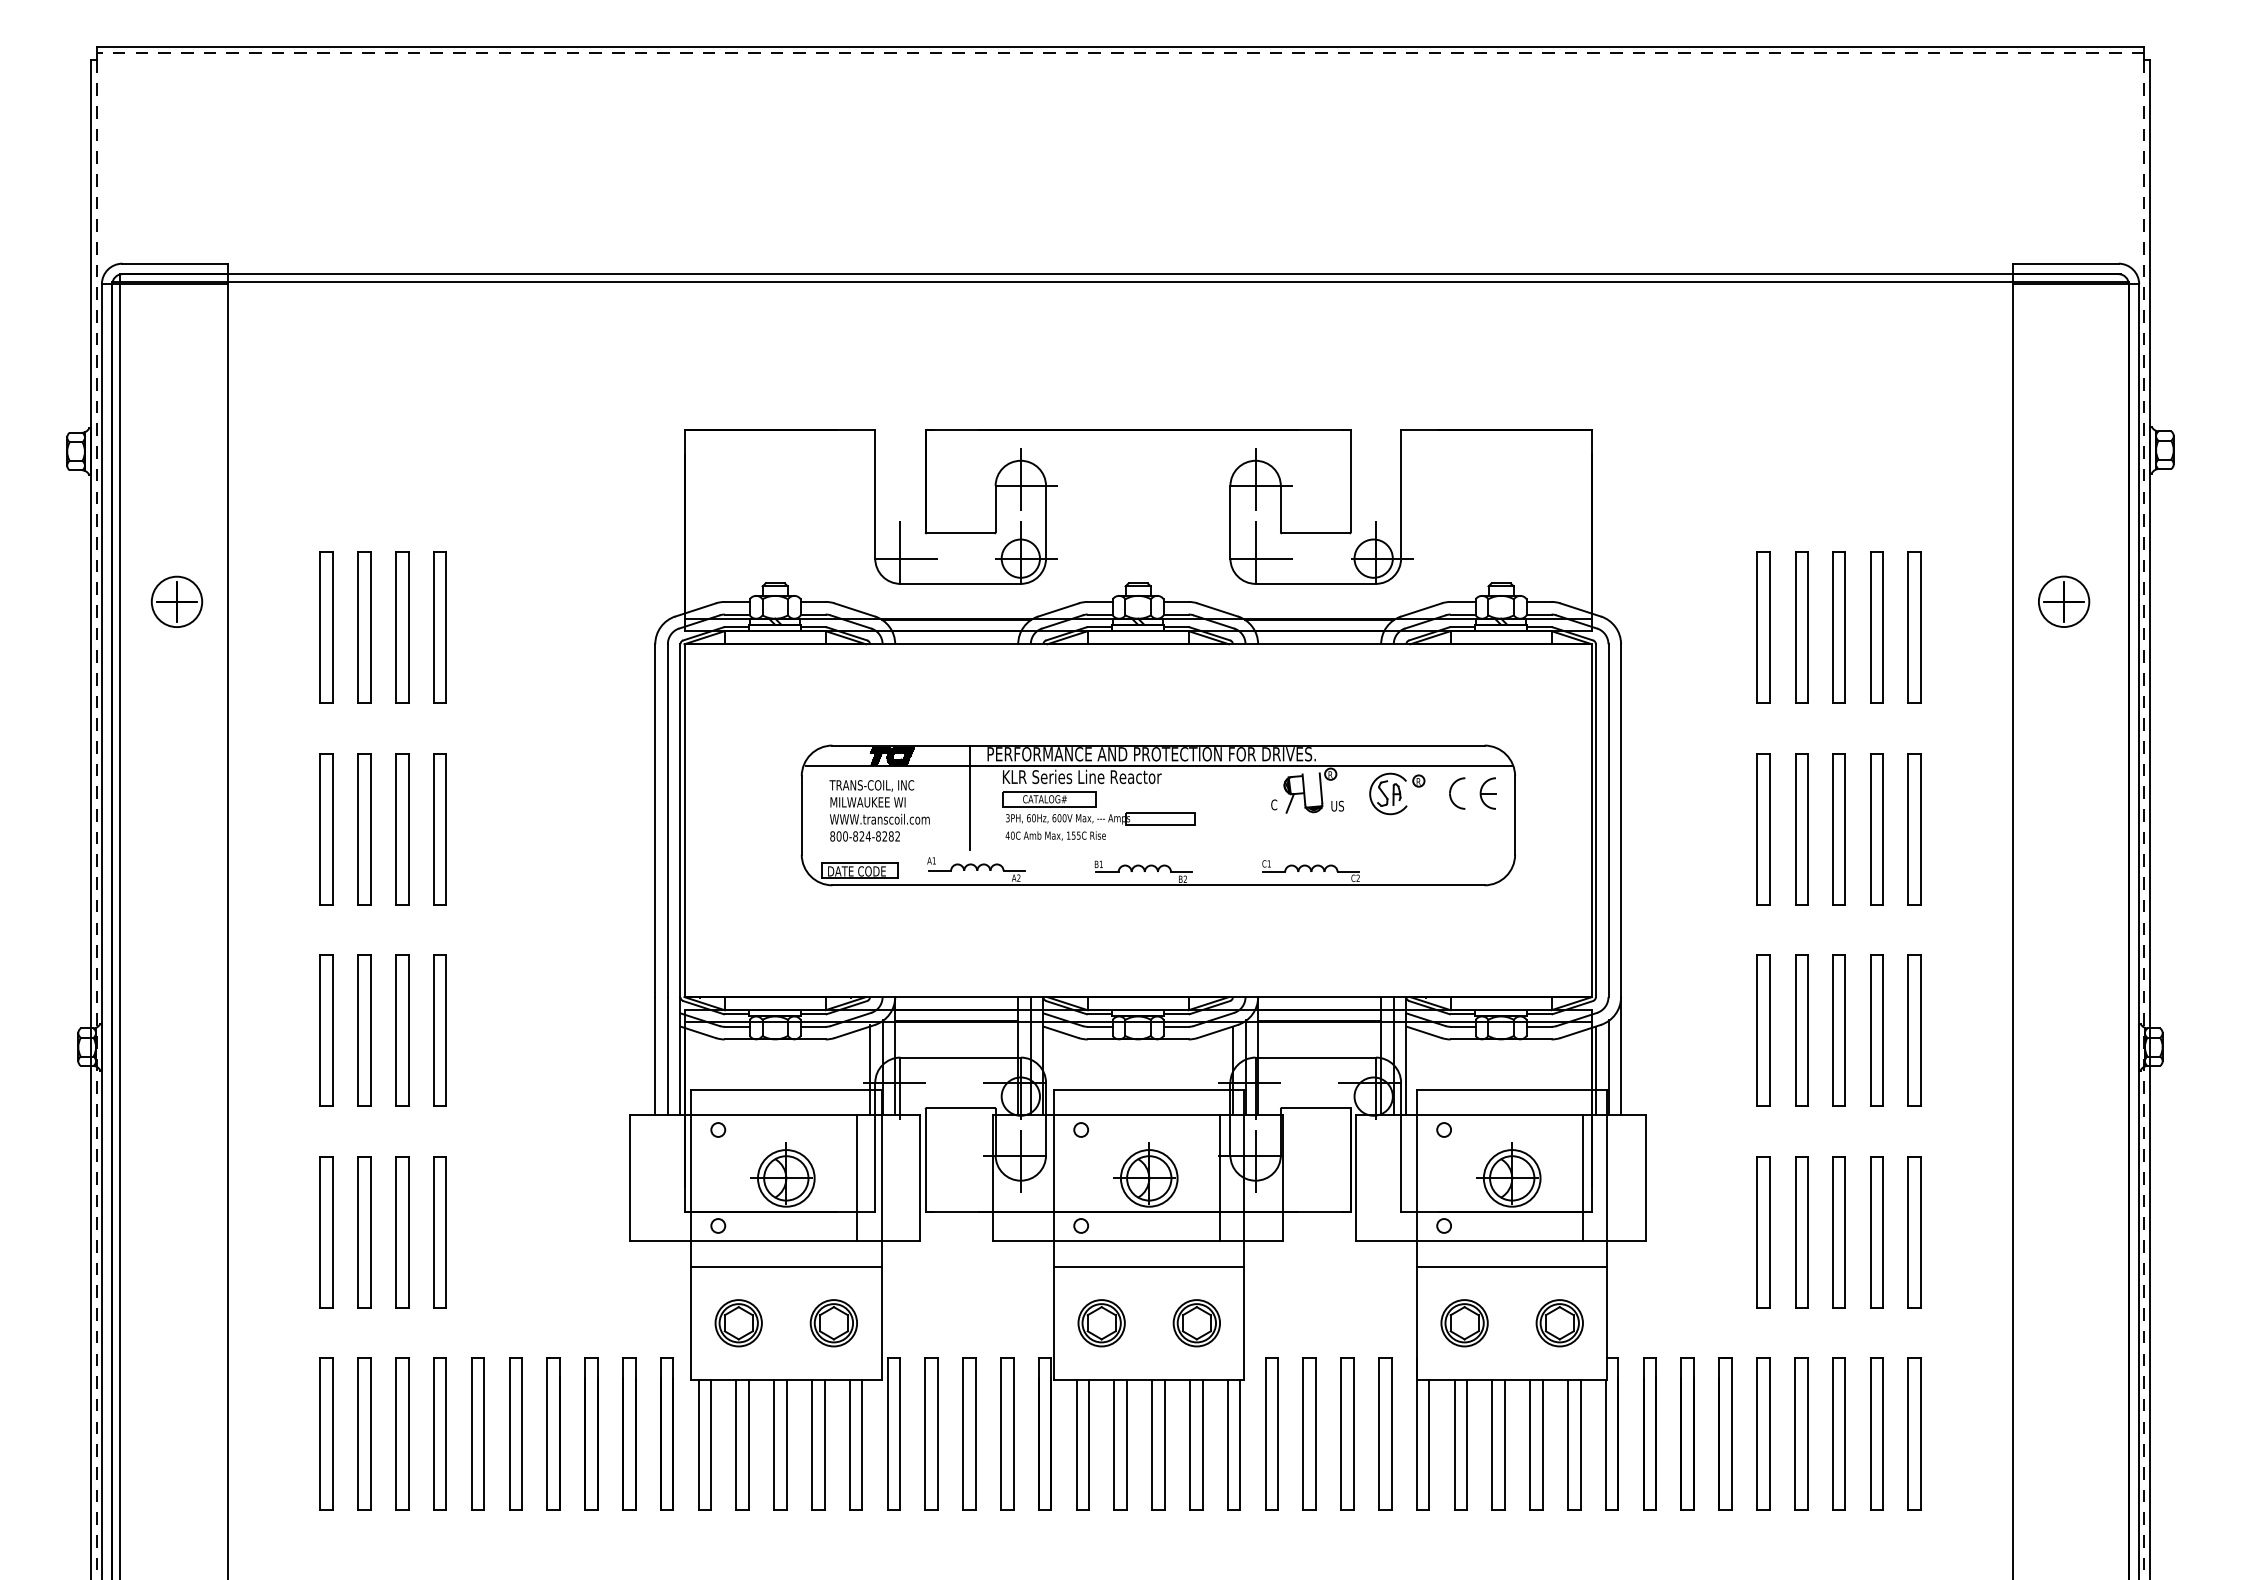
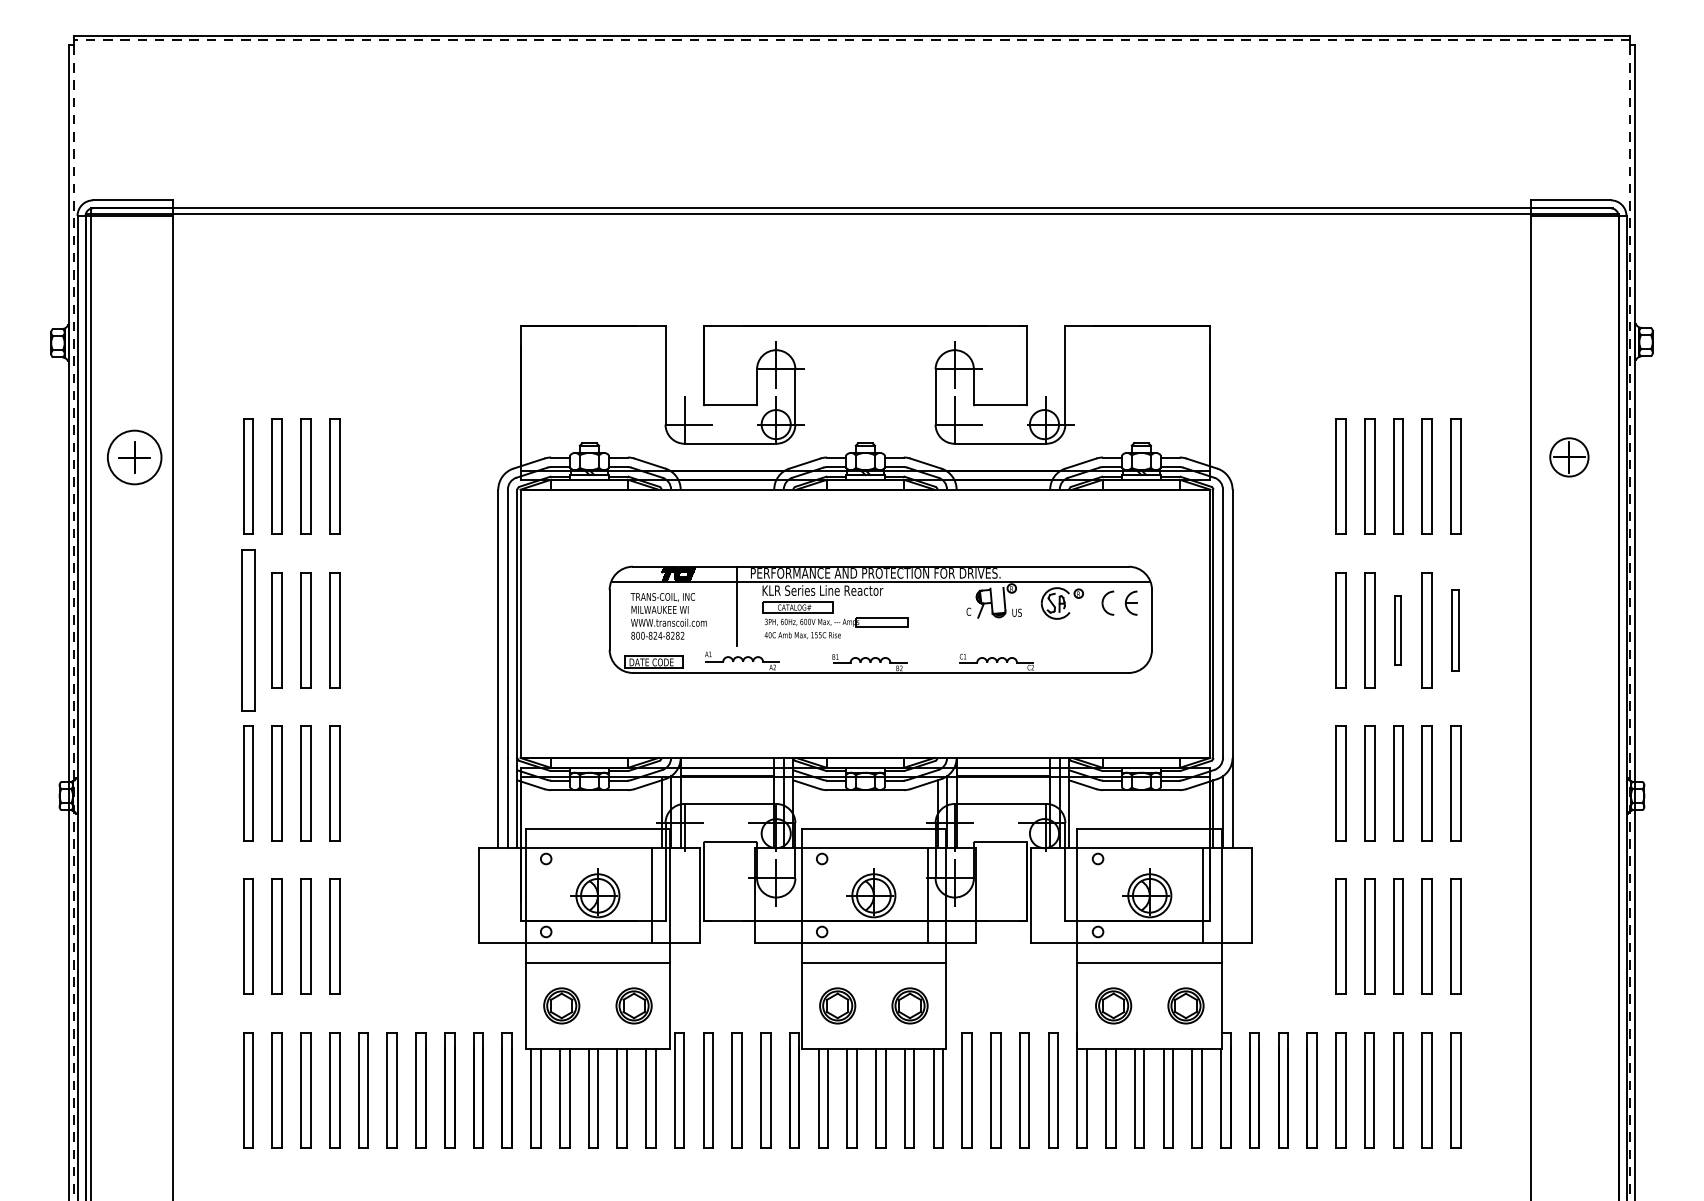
circle: (176, 601) -> (134, 457), size x1.4
part: (326, 829) -> (248, 630), size x1.4
part: (1838, 829) -> (1397, 630), size x0.6
part: (1914, 829) -> (1455, 630), size x0.7

